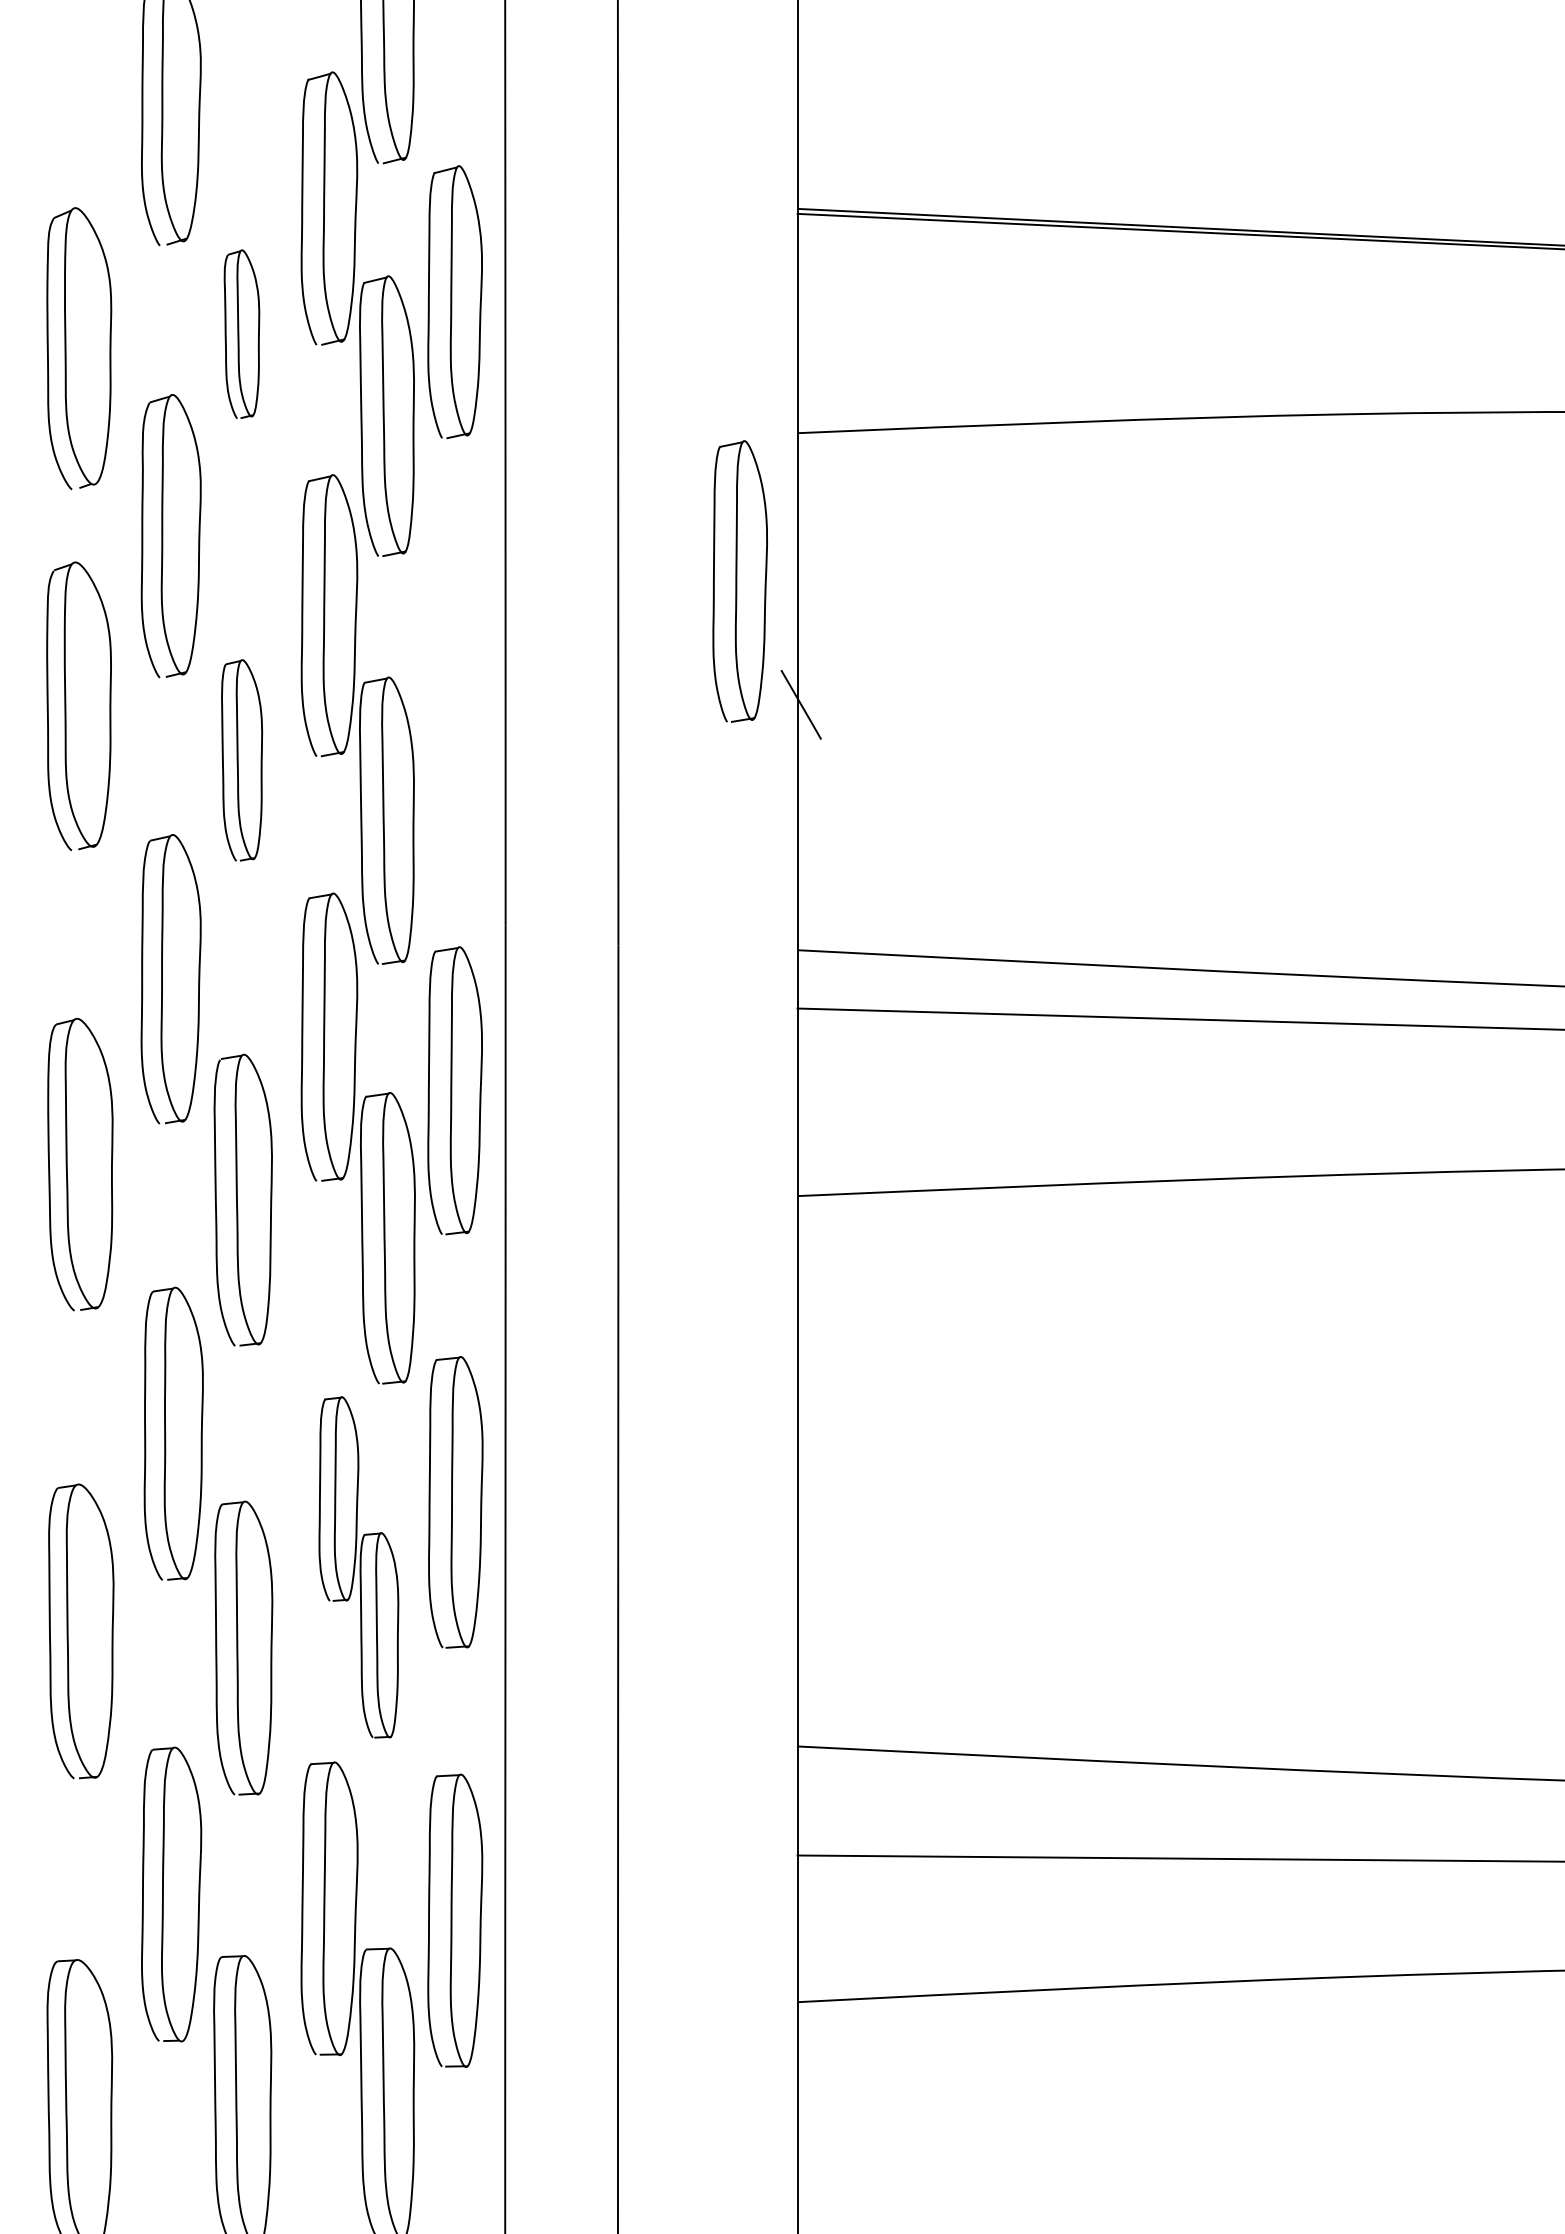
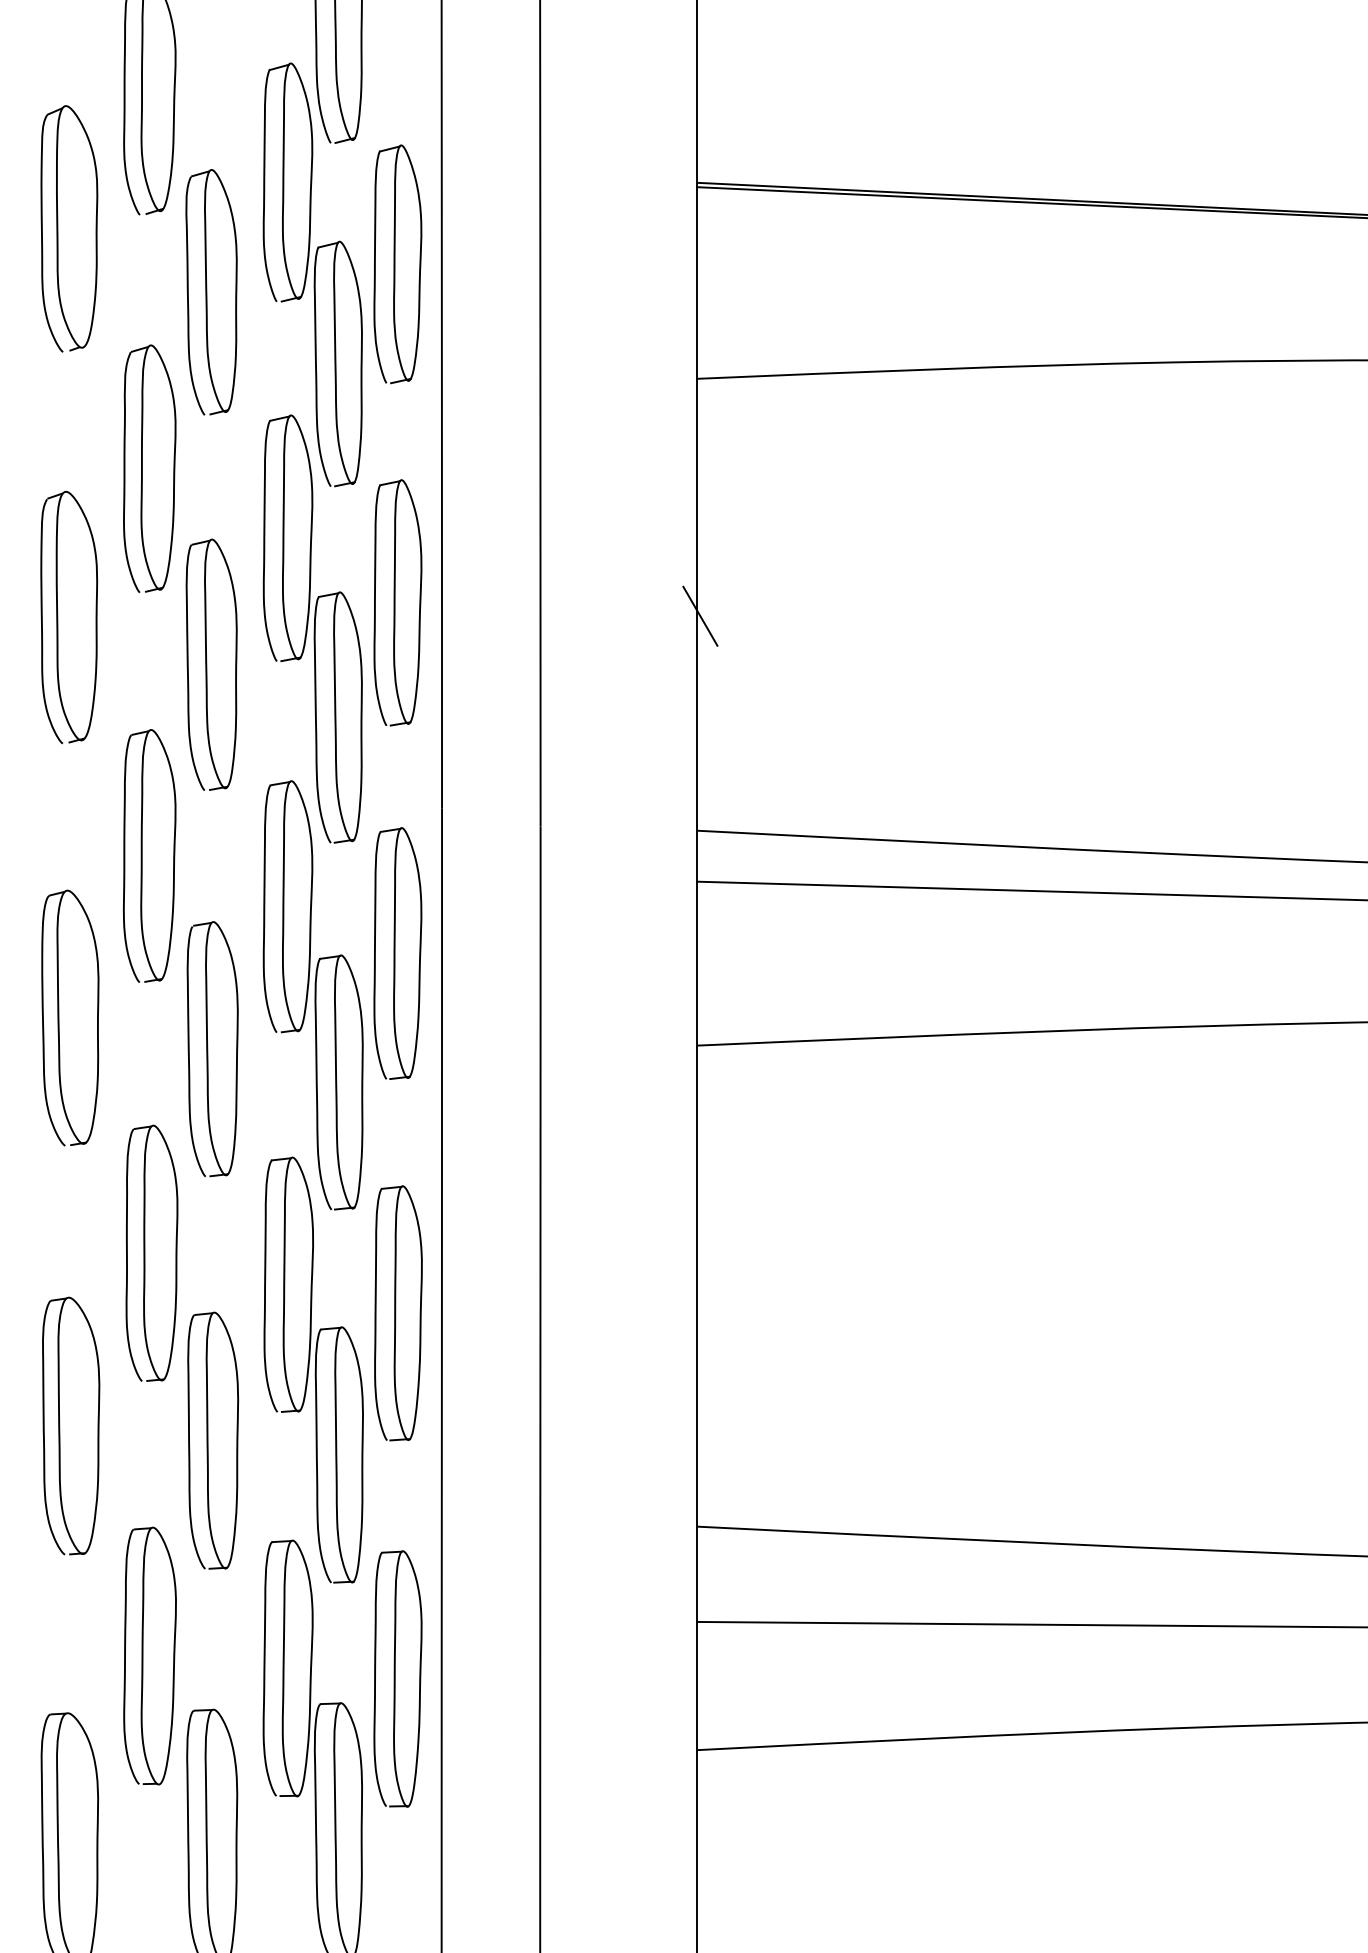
part: (241, 334) -> (211, 292), size x1.67
part: (79, 348) -> (69, 228), moved
part: (739, 581) -> (397, 602), moved
part: (241, 760) -> (211, 664), size x1.43
part: (358, 1567) -> (313, 1370), size x1.43

